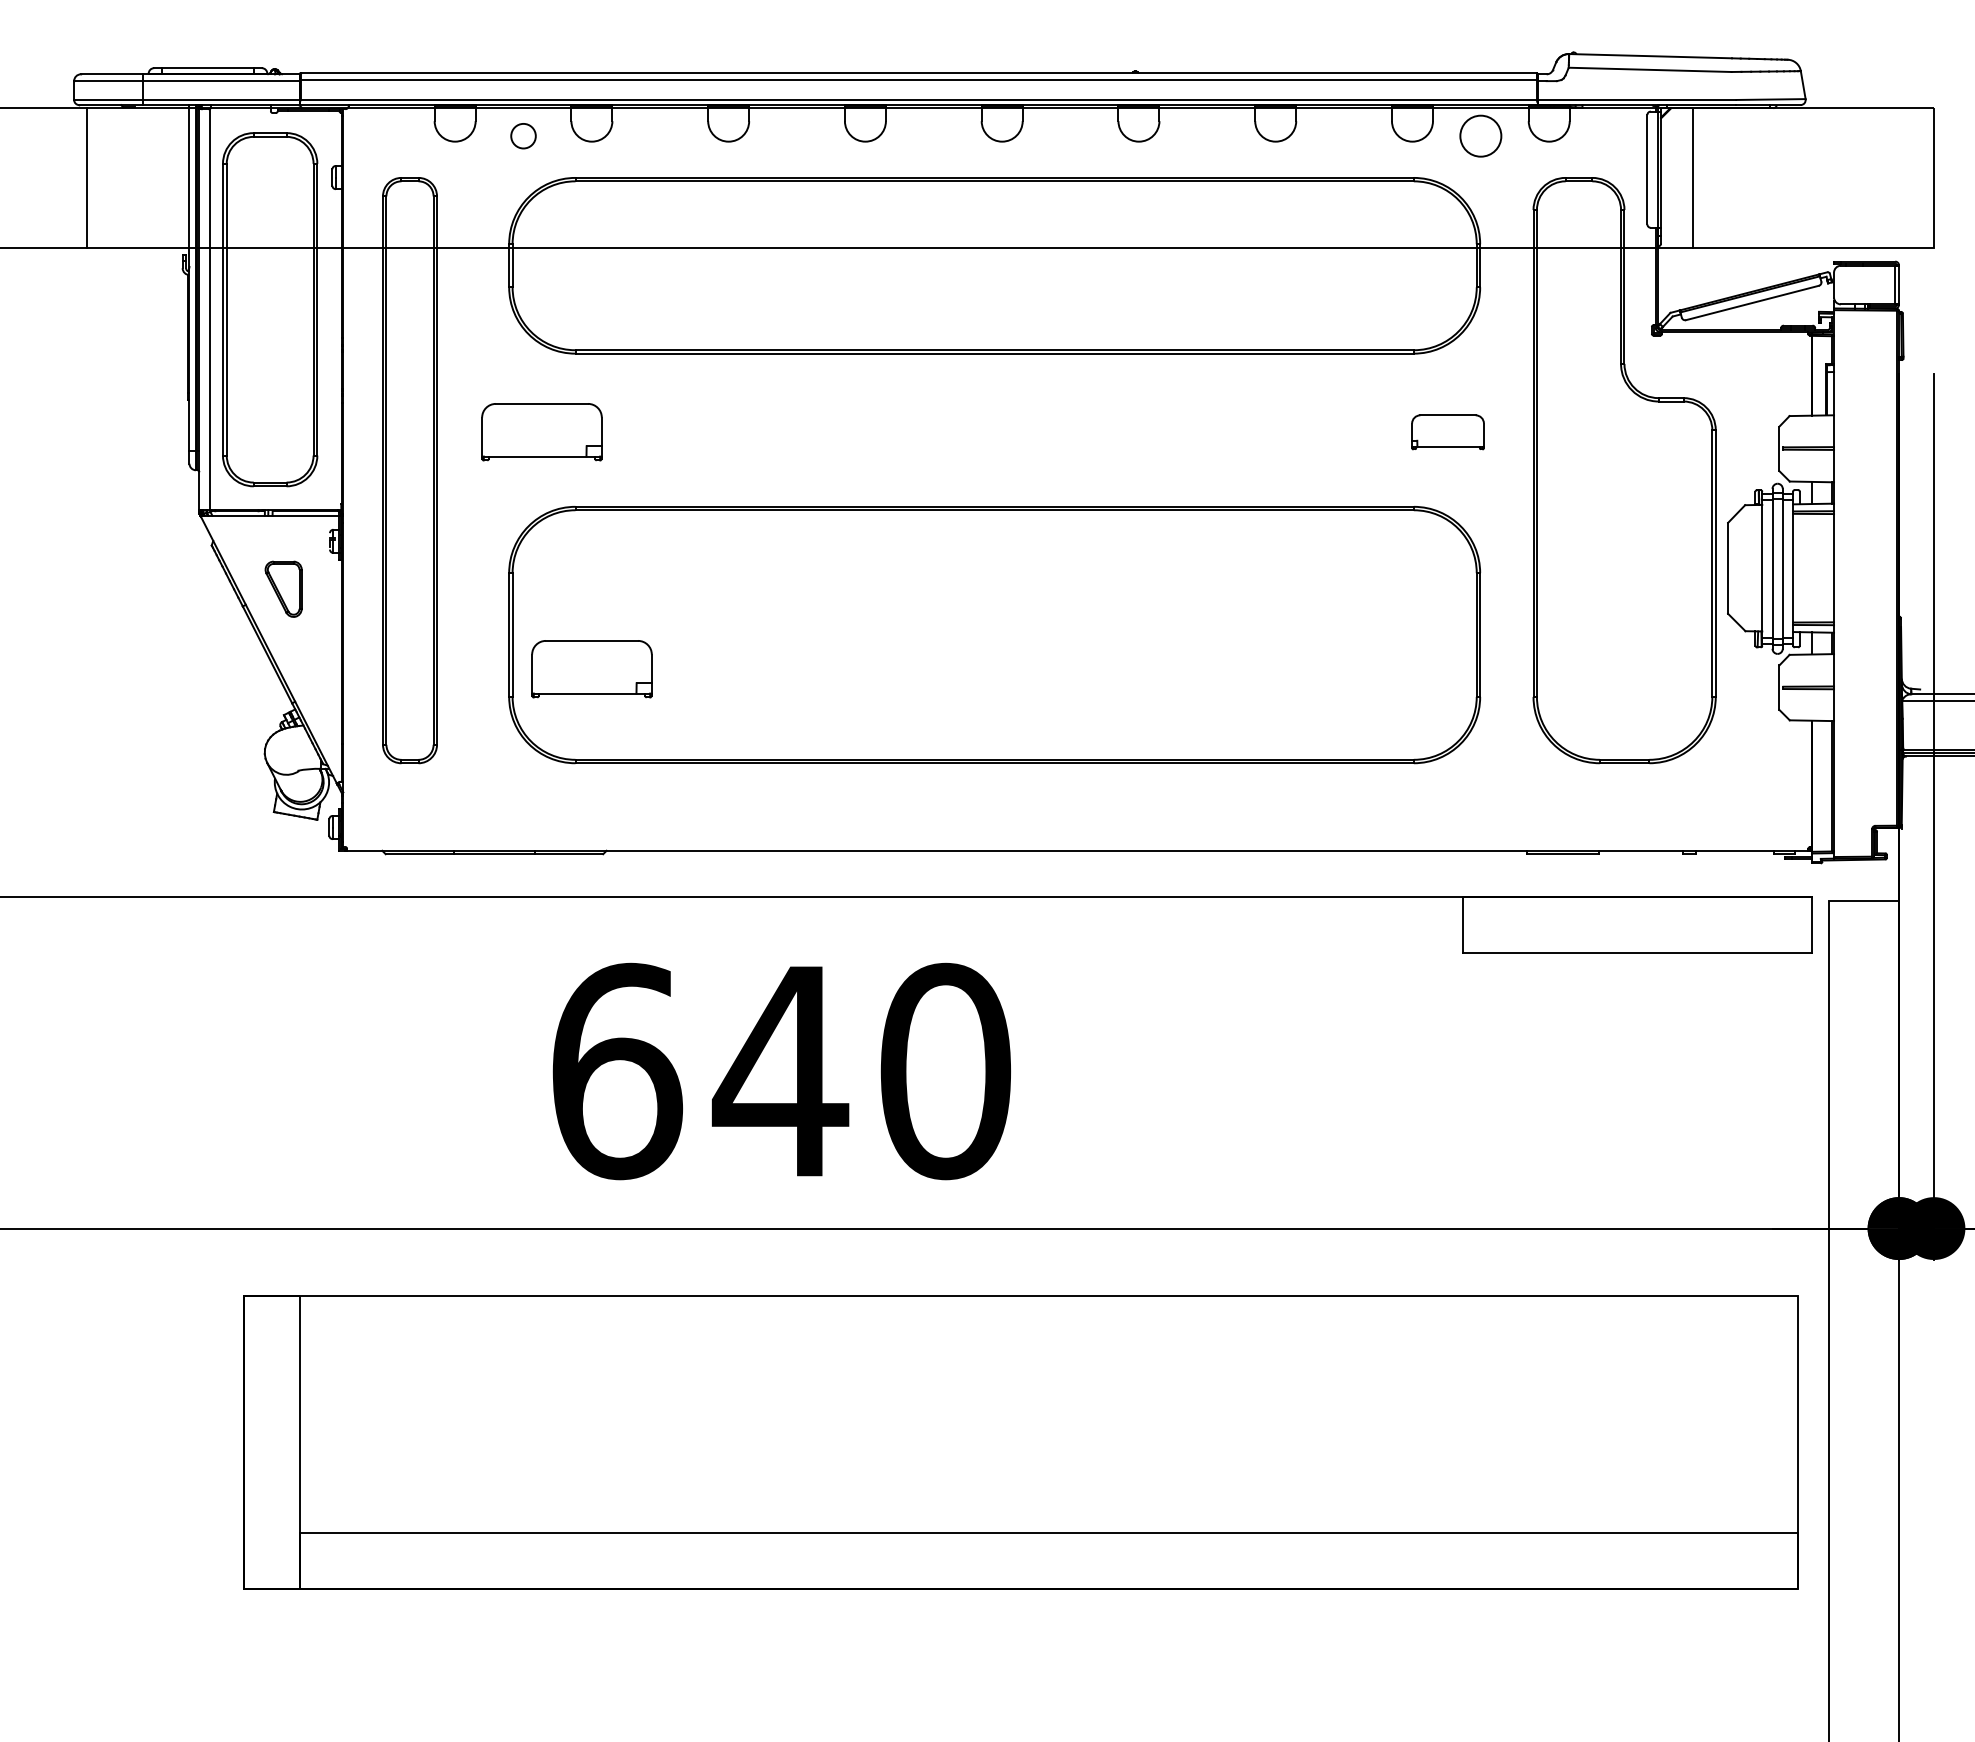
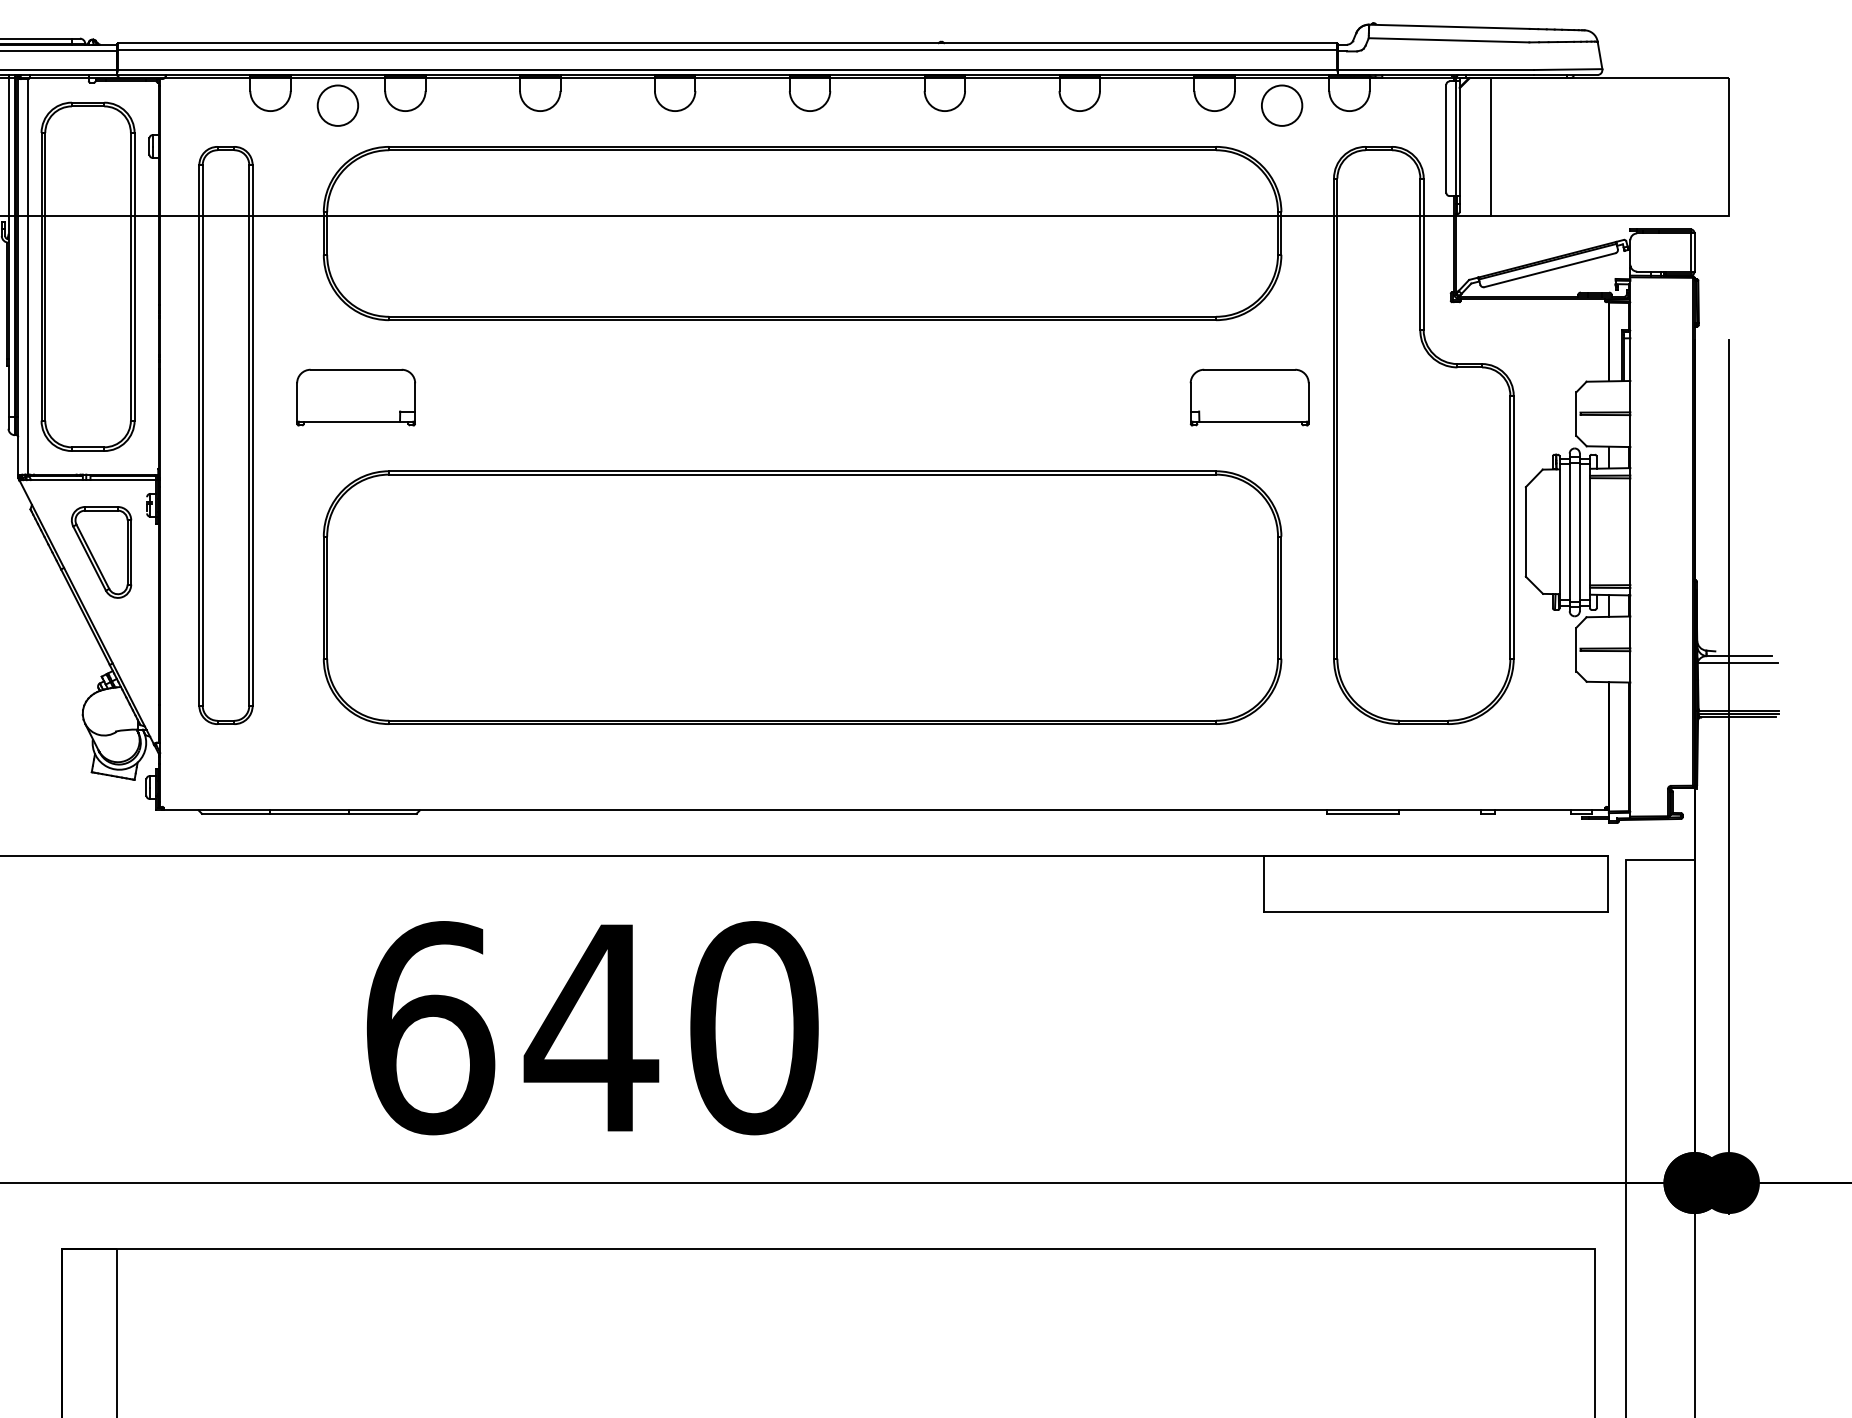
circle: (523, 135) -> (337, 105), size x1.67
part: (1447, 432) -> (1249, 397), size x1.67
part: (283, 589) -> (101, 552), size x1.67
part: (591, 669) -> (404, 631), removed

